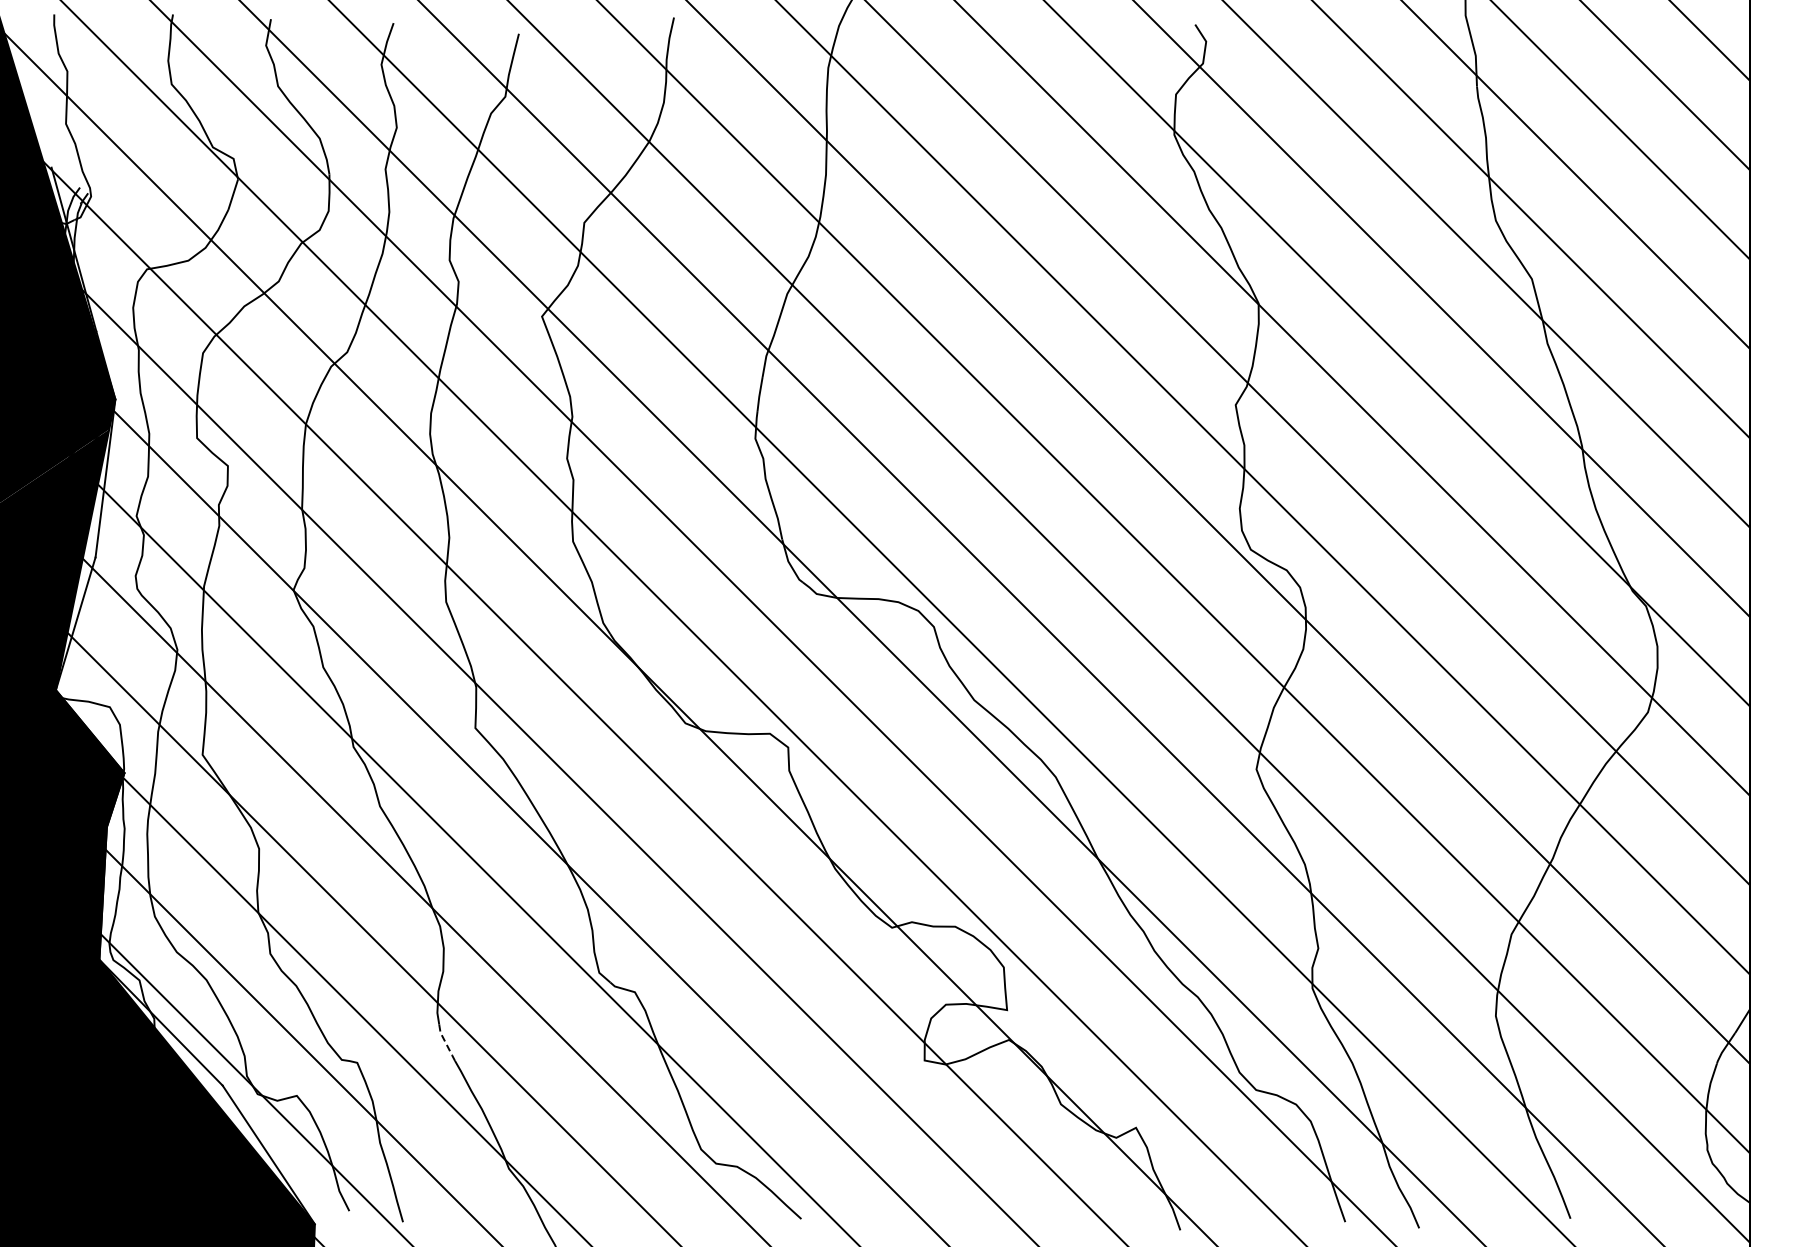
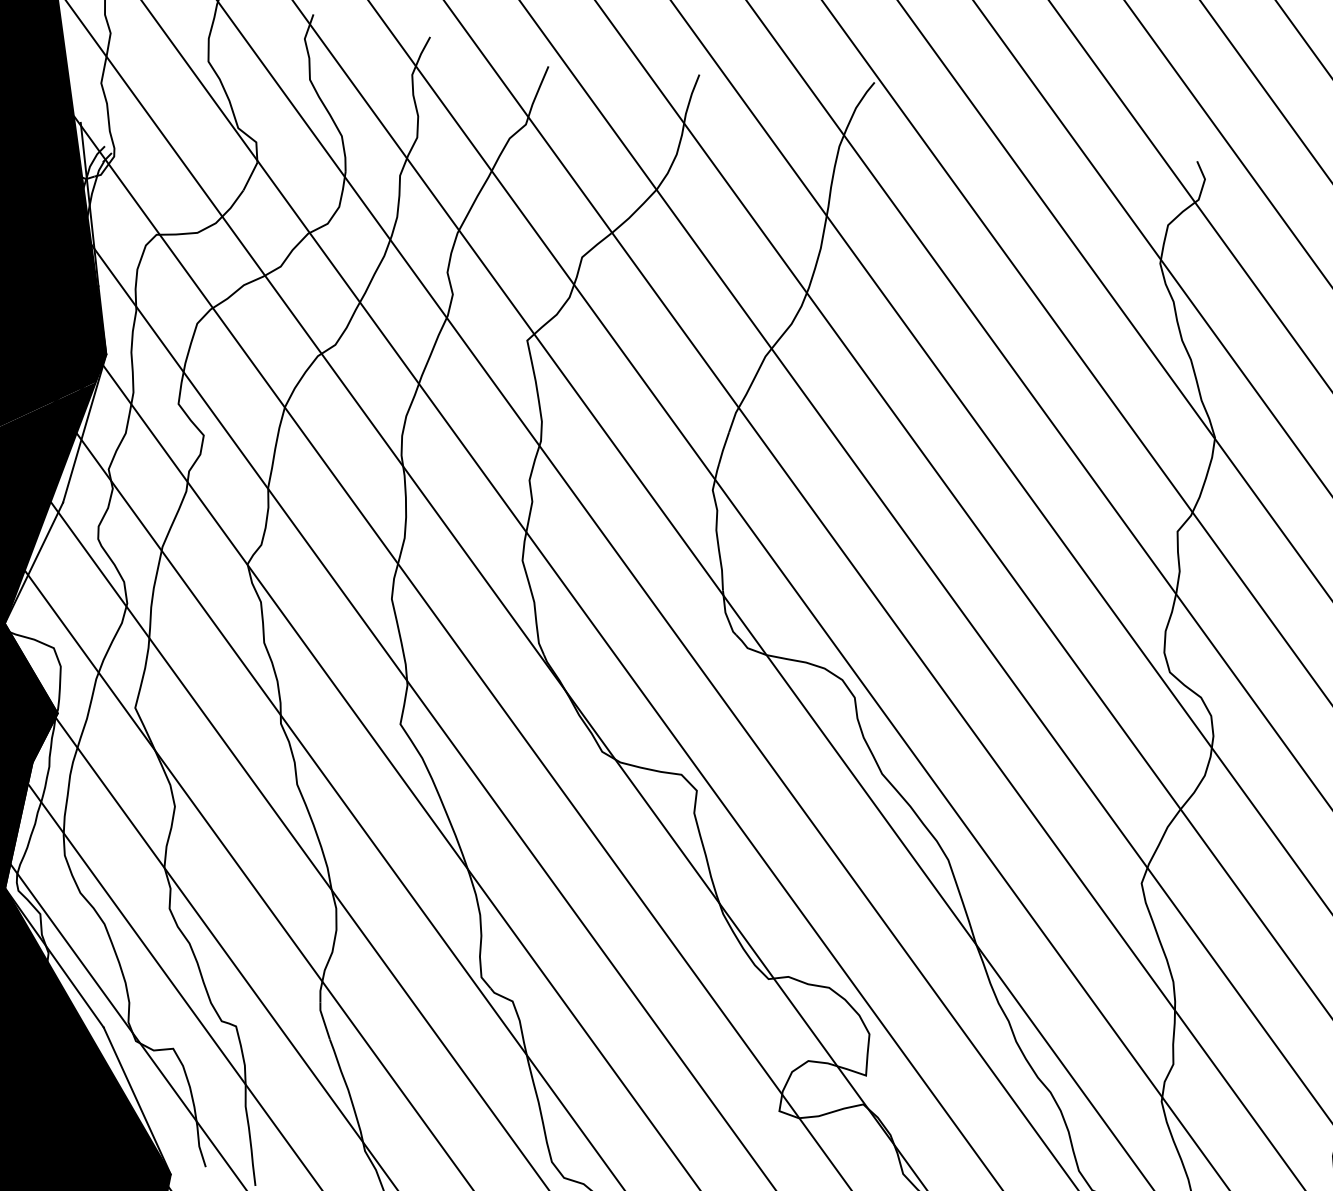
line: (445, 1043) -> (323, 1021), dashed -> solid

